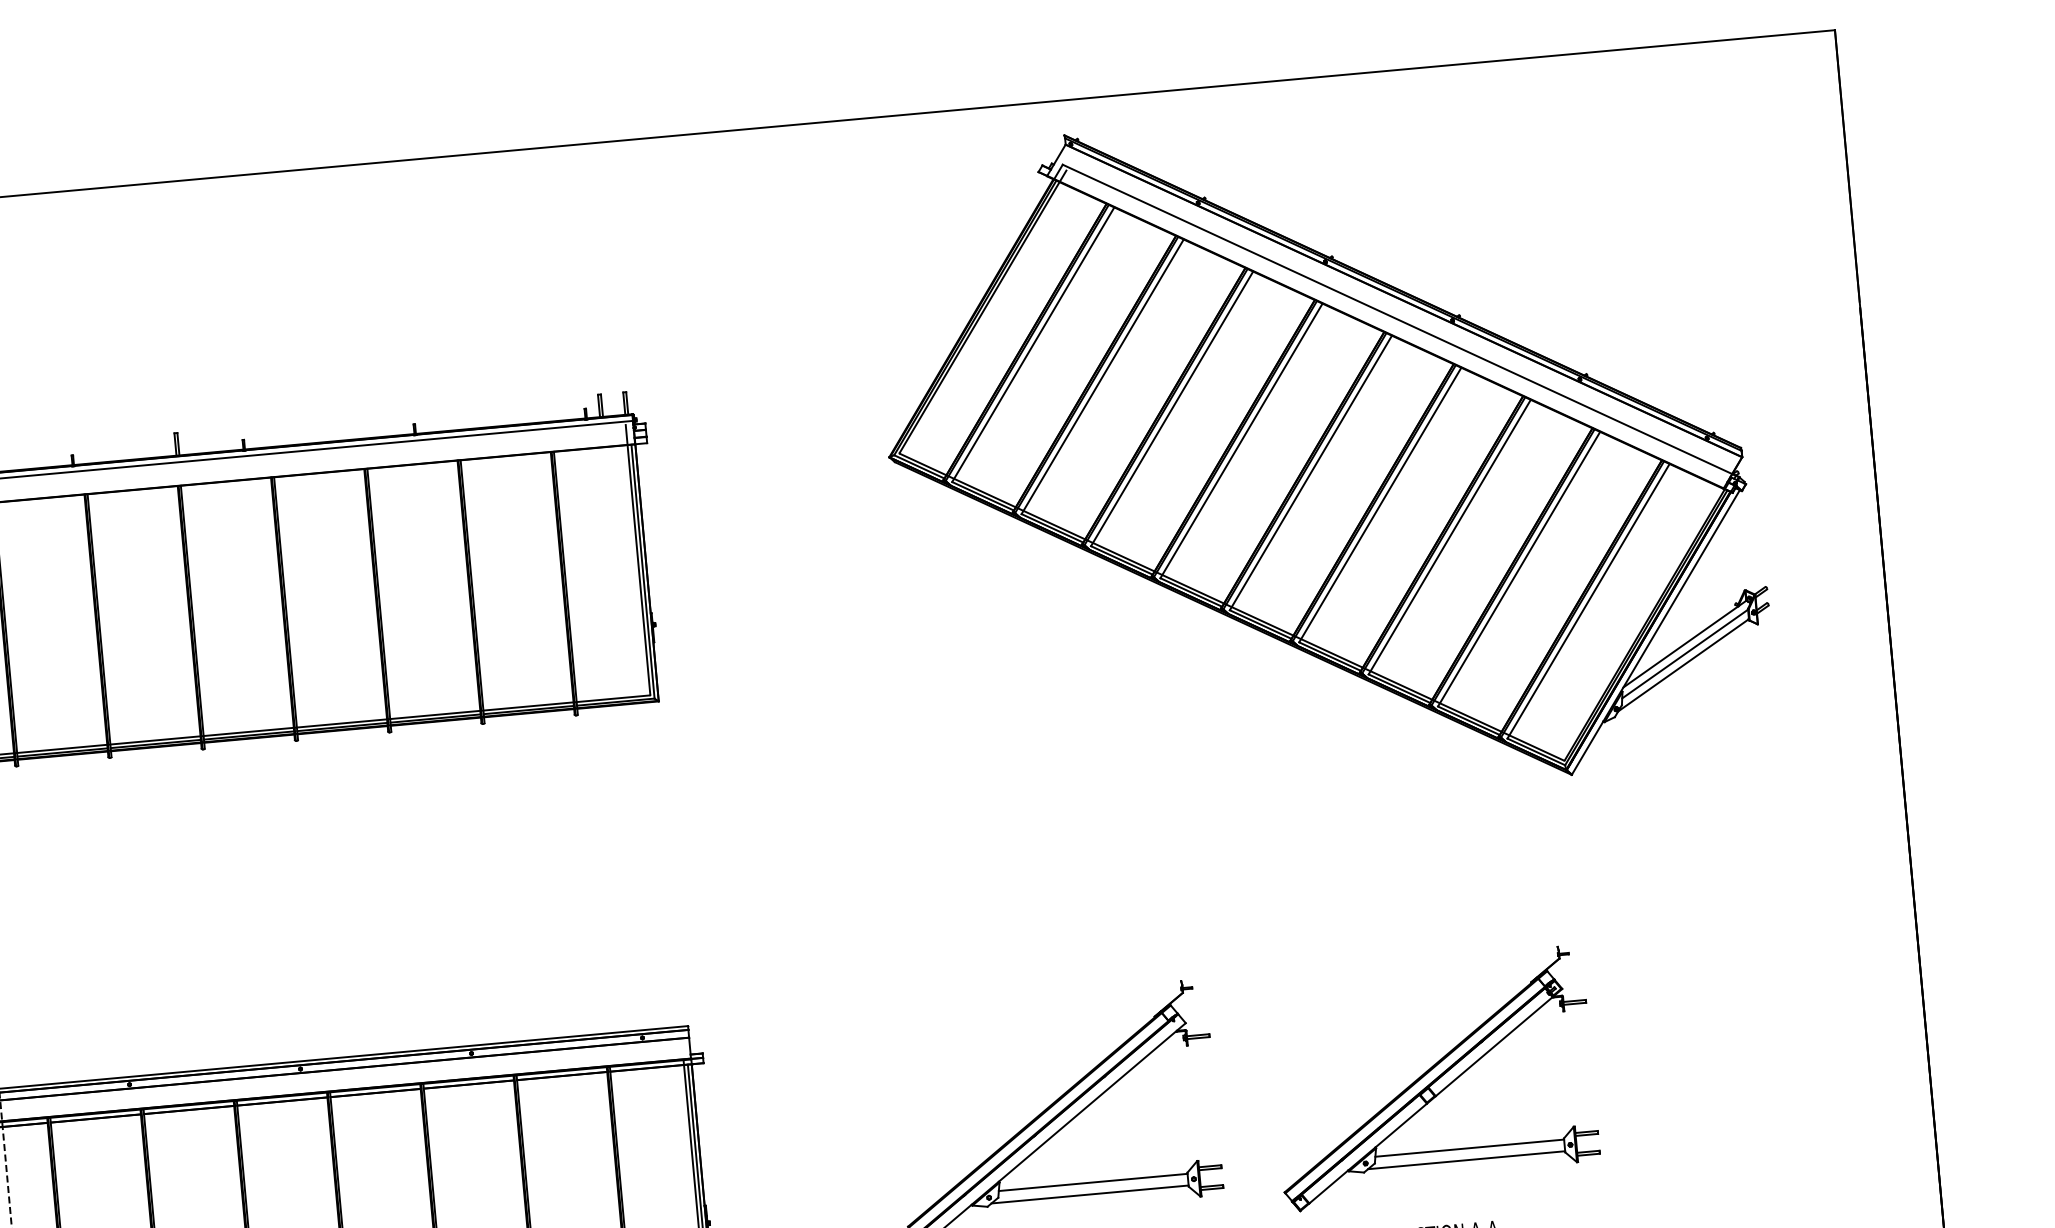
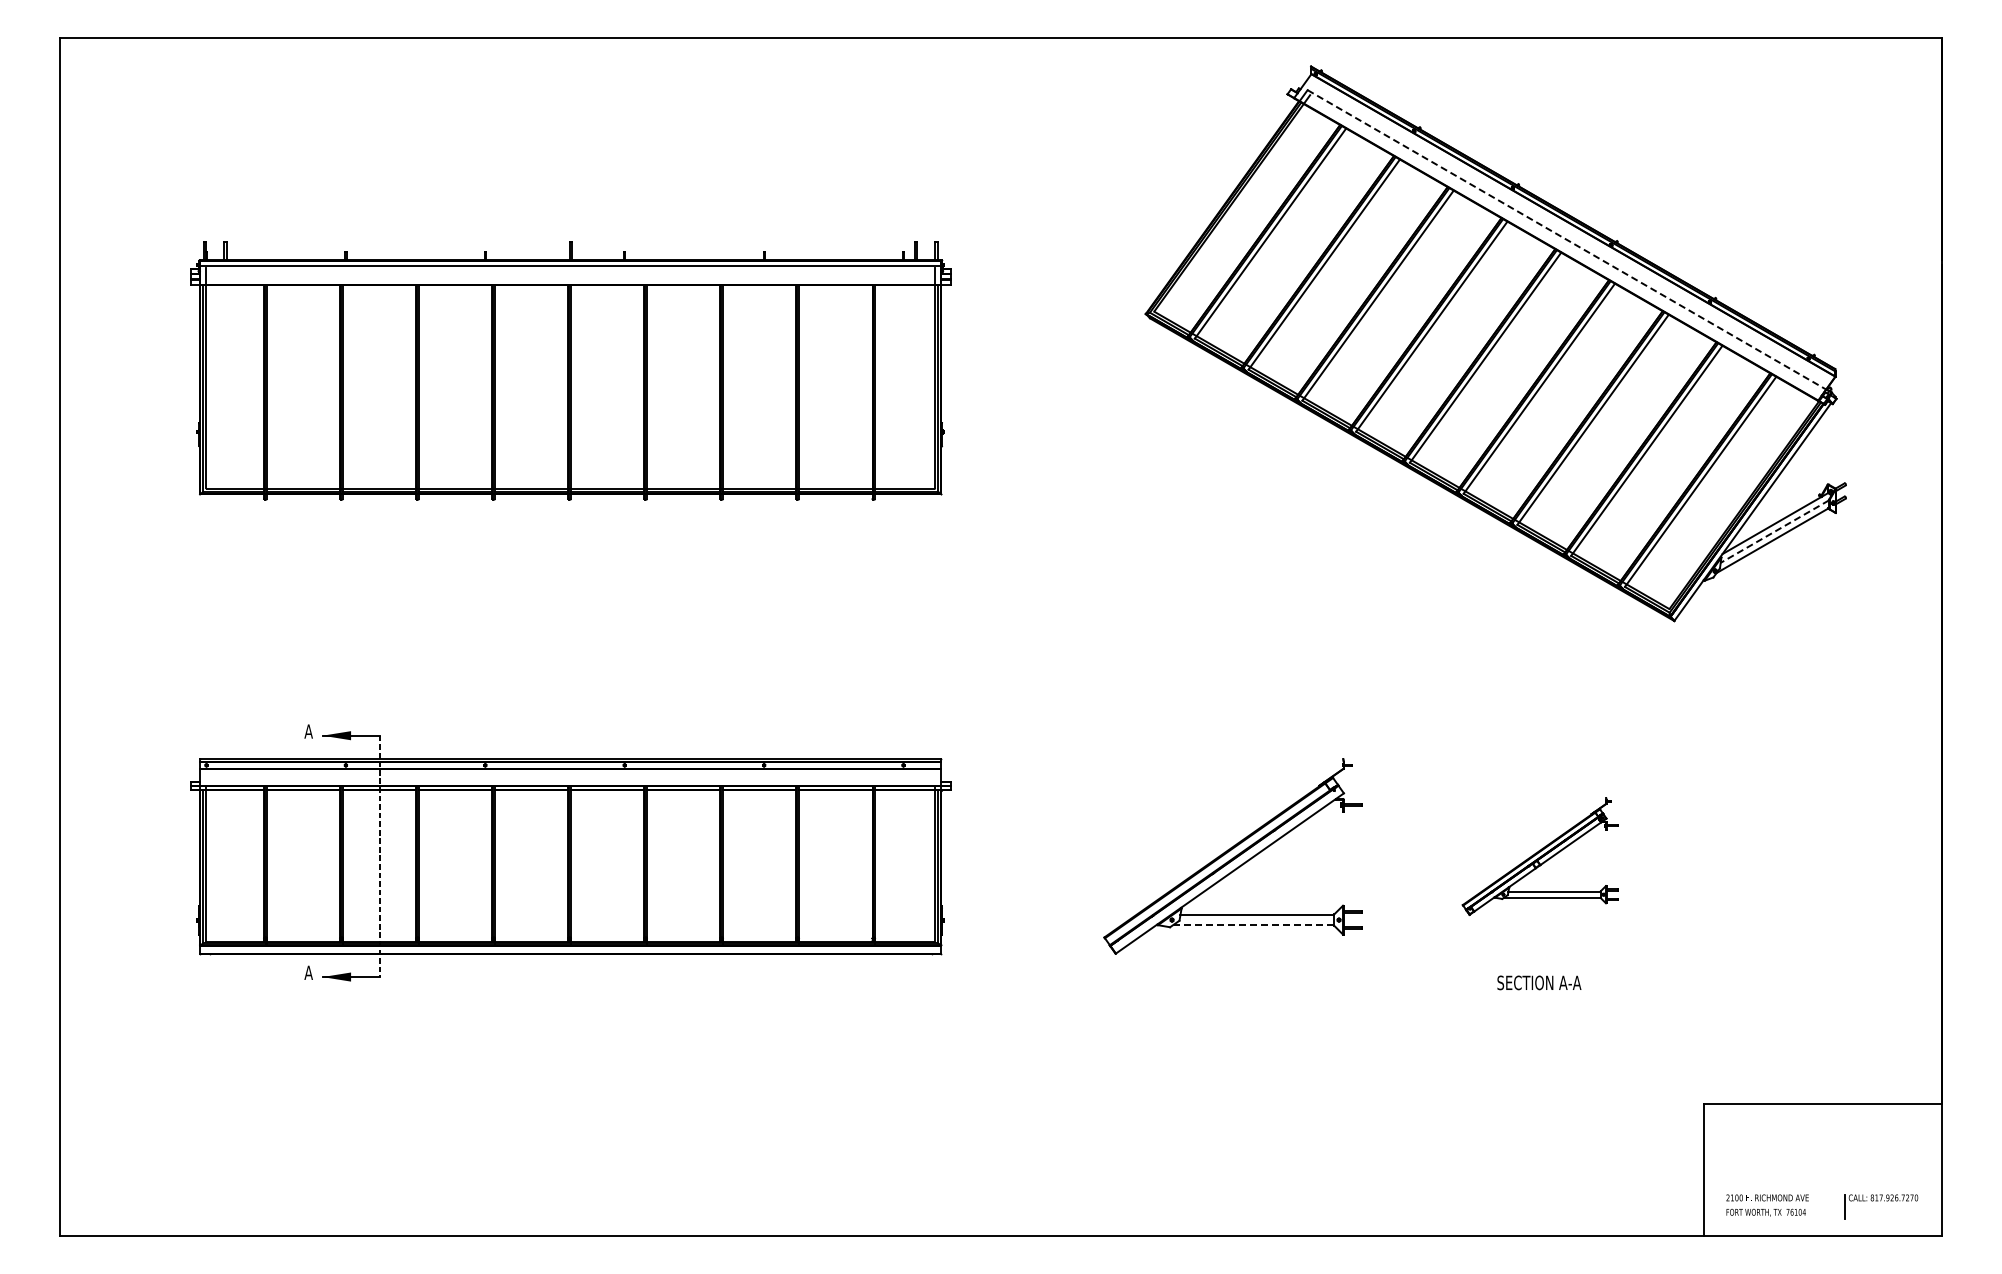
line: (1400, 321) -> (1569, 241), solid -> dashed
line: (1684, 653) -> (1774, 531), solid -> dashed
part: (1432, 1078) -> (1539, 856), size x0.6
line: (1089, 1194) -> (1253, 924), solid -> dashed

